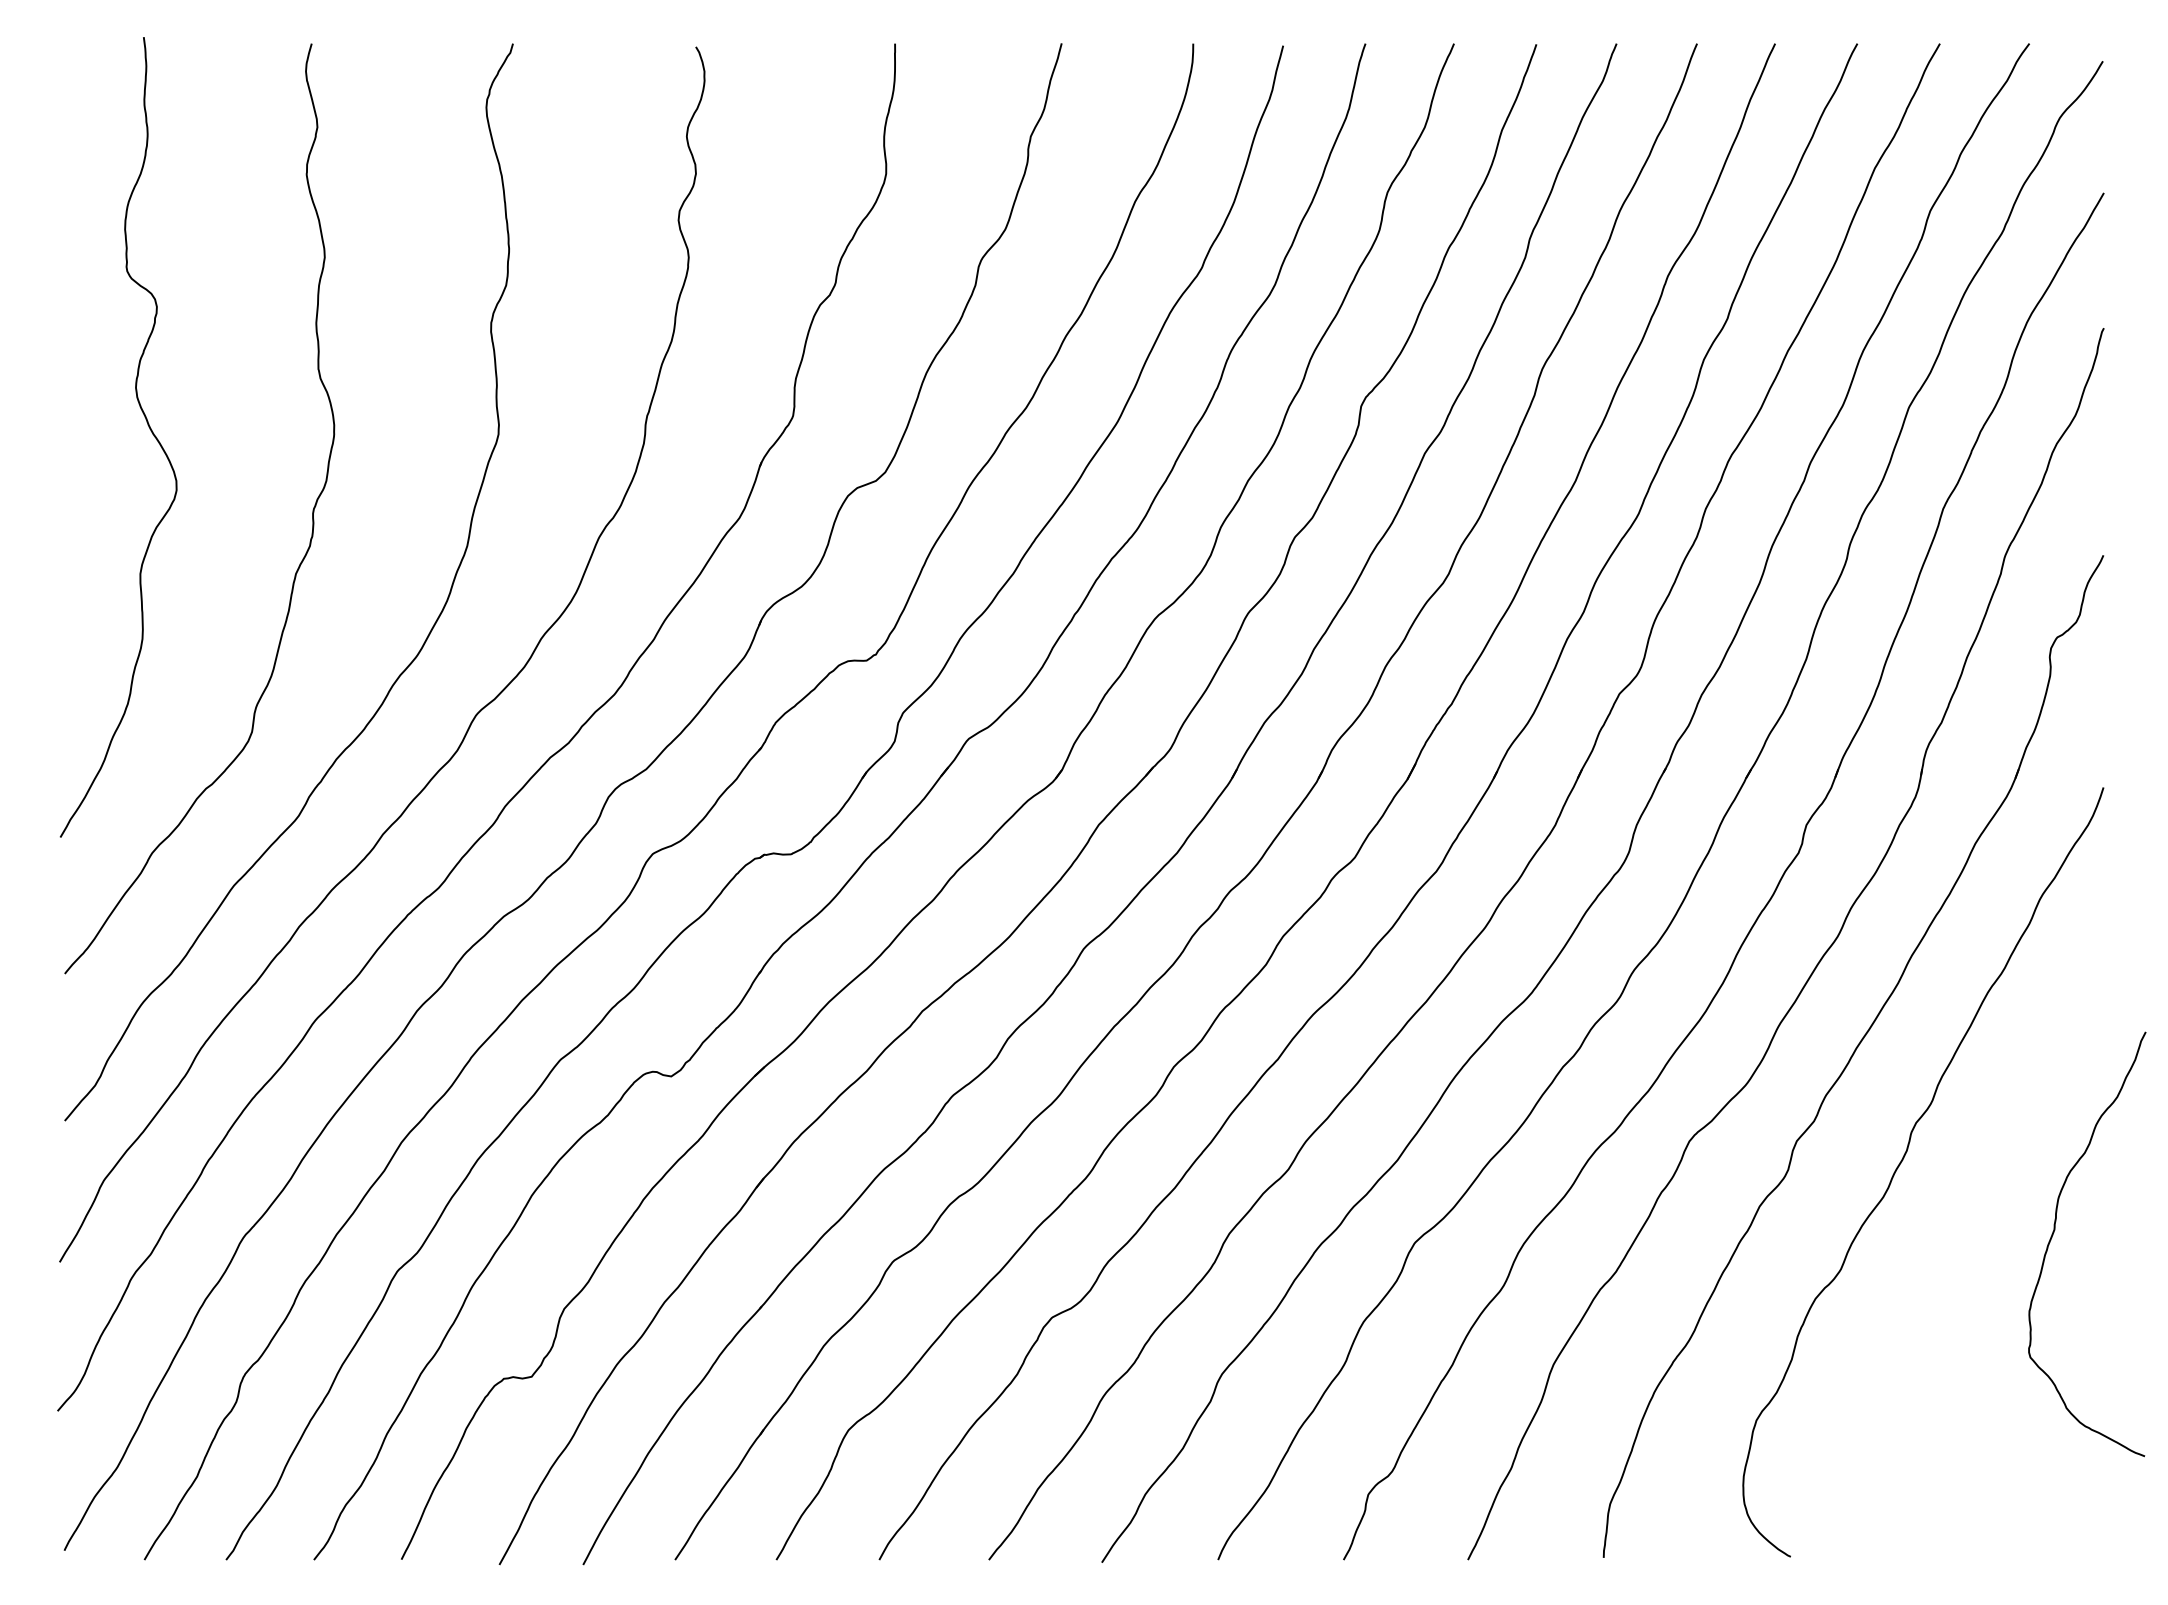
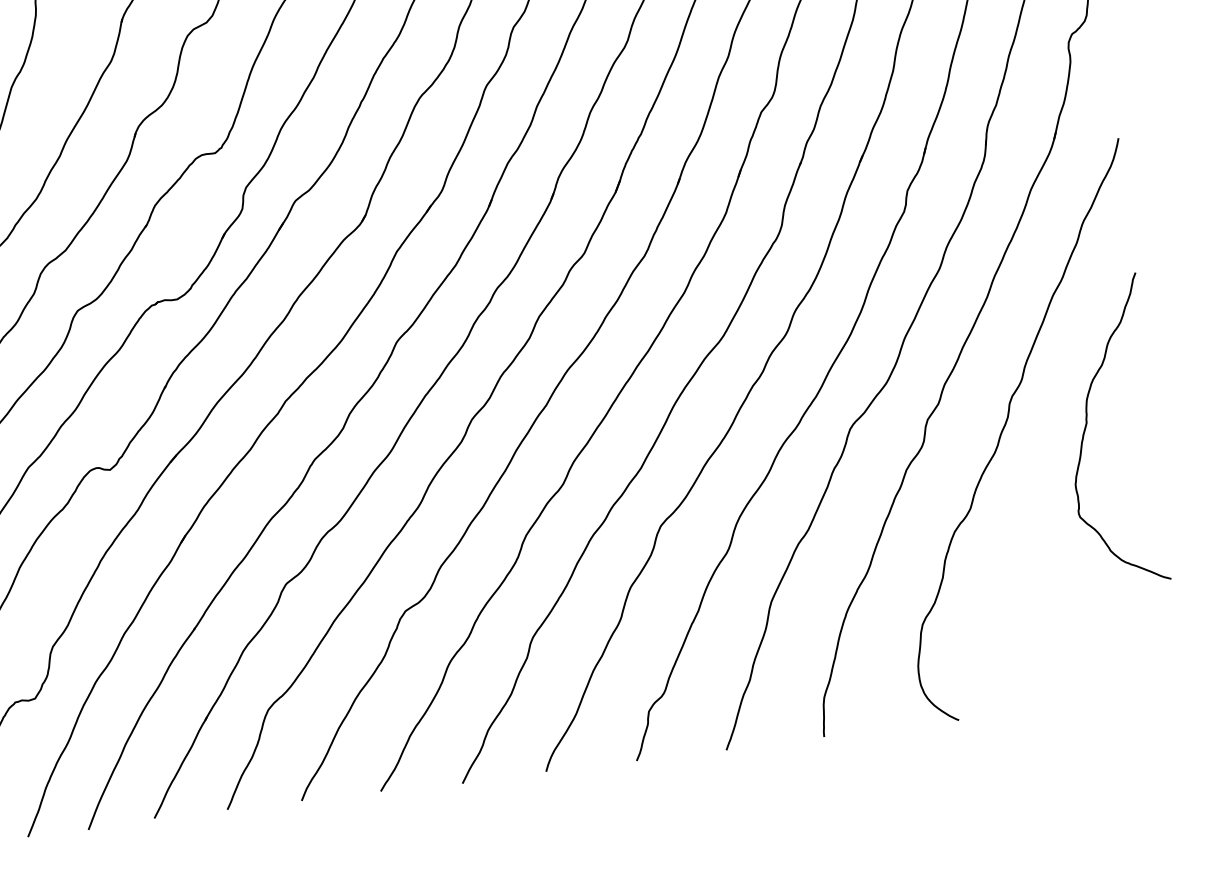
curve: (2055, 1230) -> (1087, 423), moved

